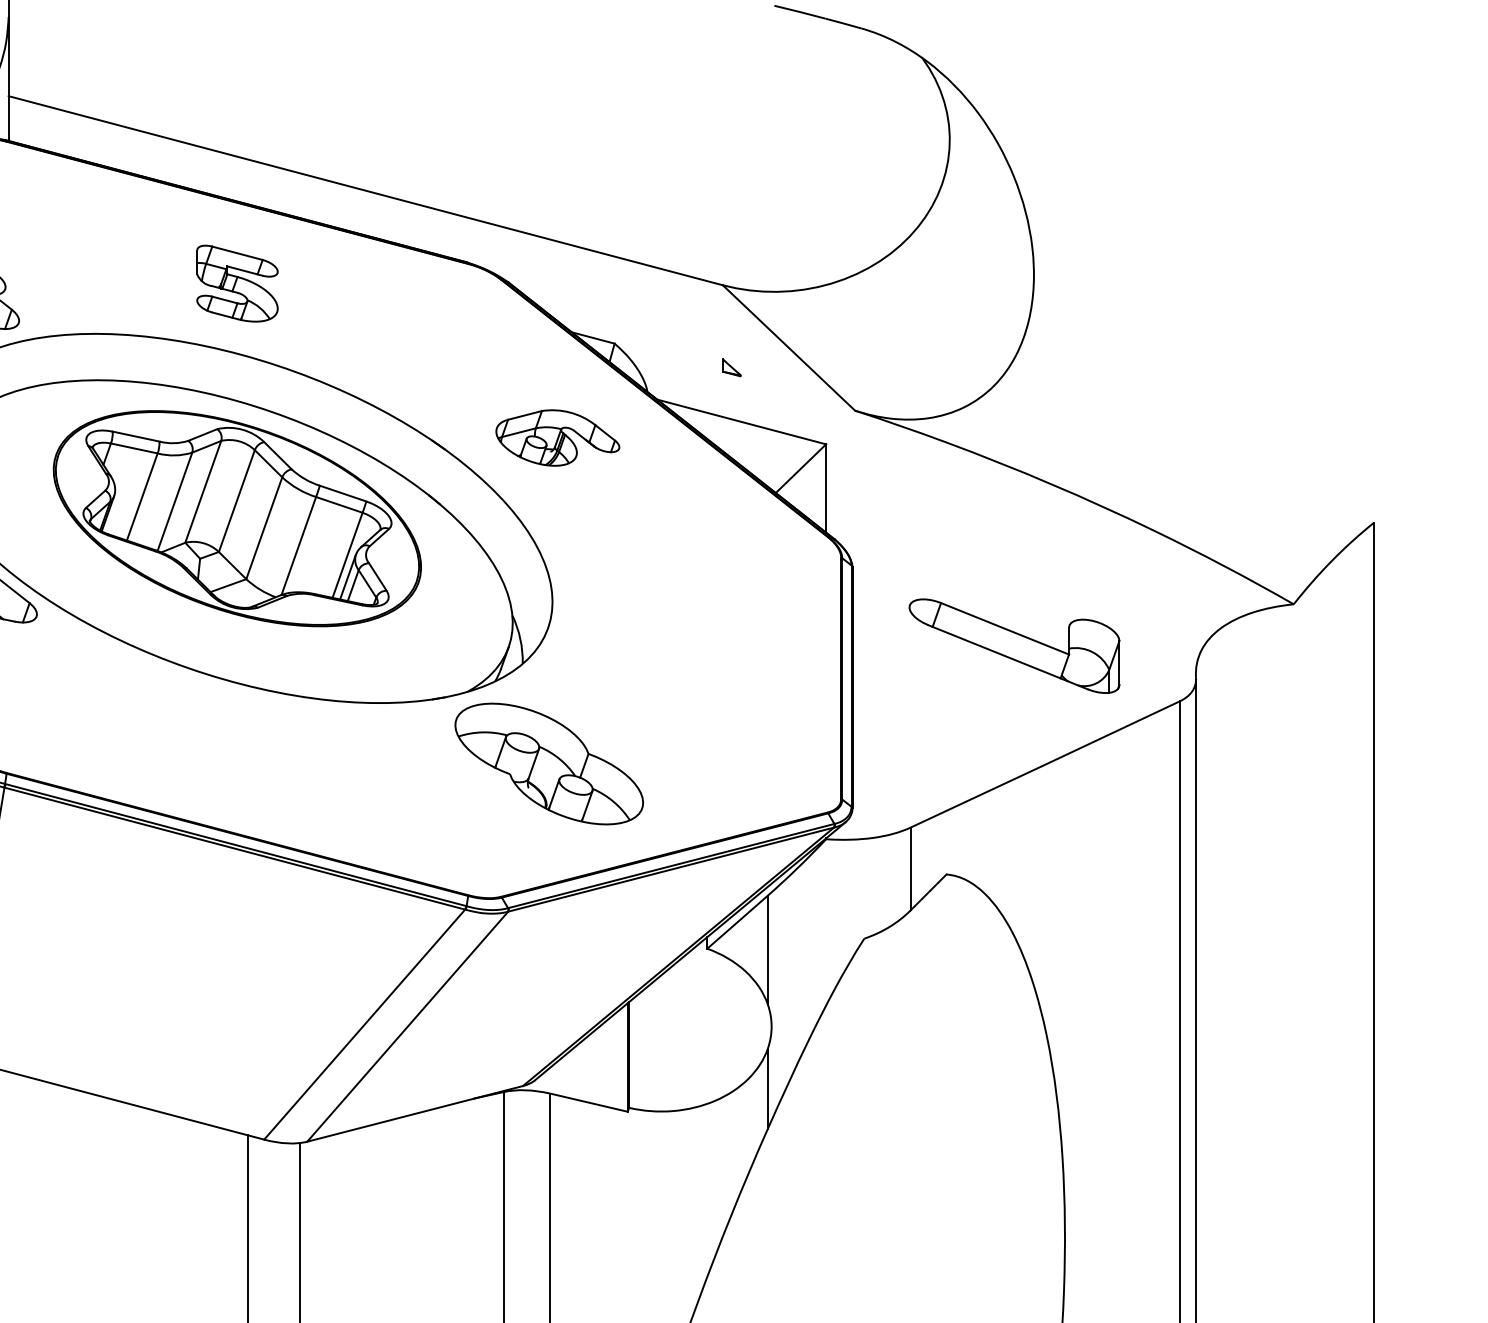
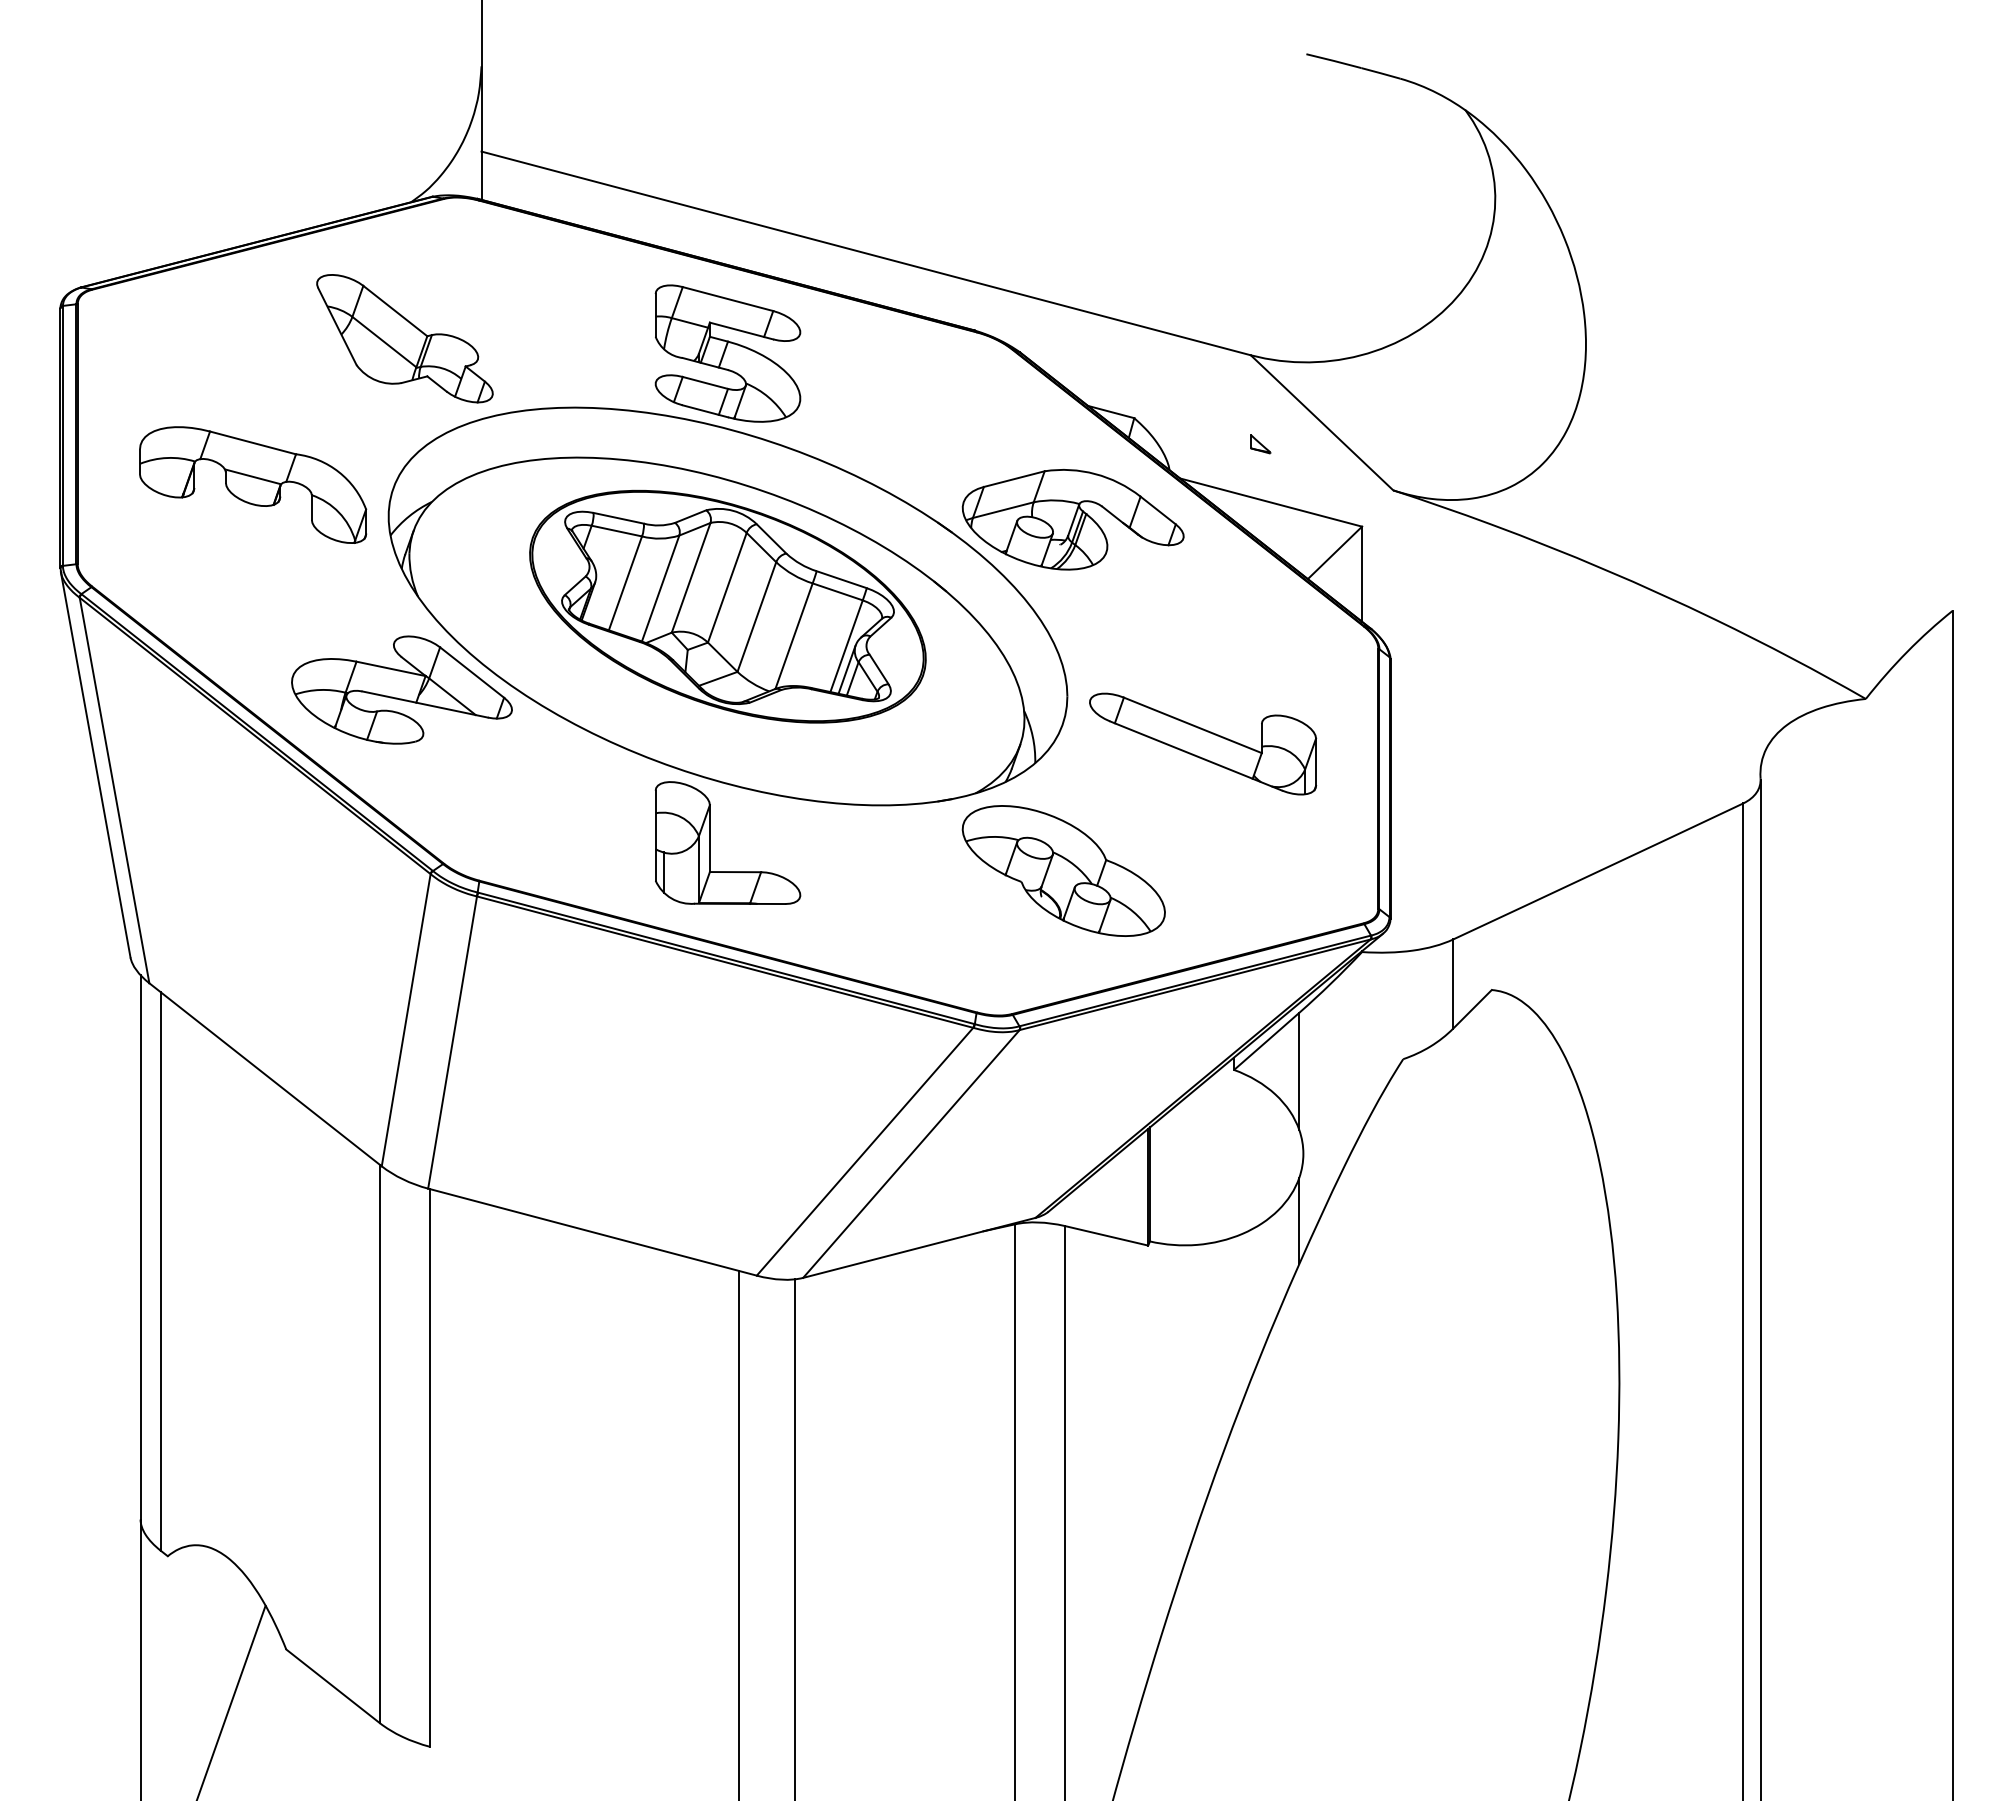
part: (237, 283) -> (727, 353), size x1.67
part: (557, 437) -> (1072, 519), size x1.67
part: (1014, 645) -> (1203, 743), moved
part: (221, 737) -> (710, 842), added

